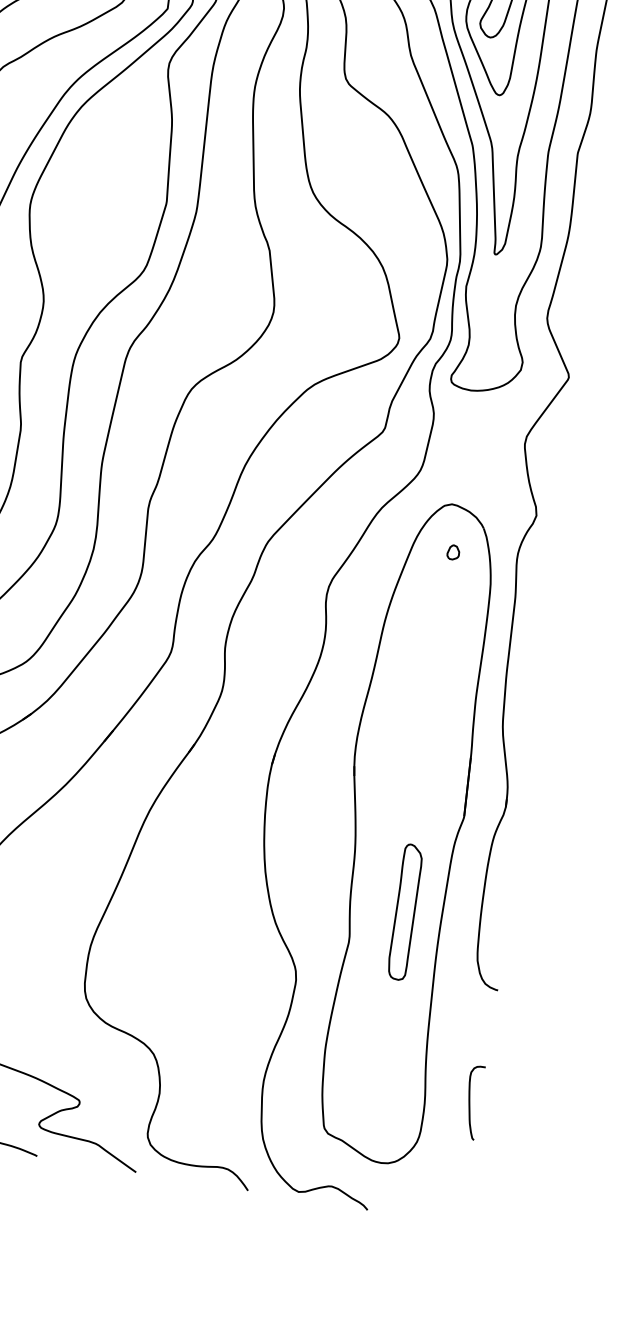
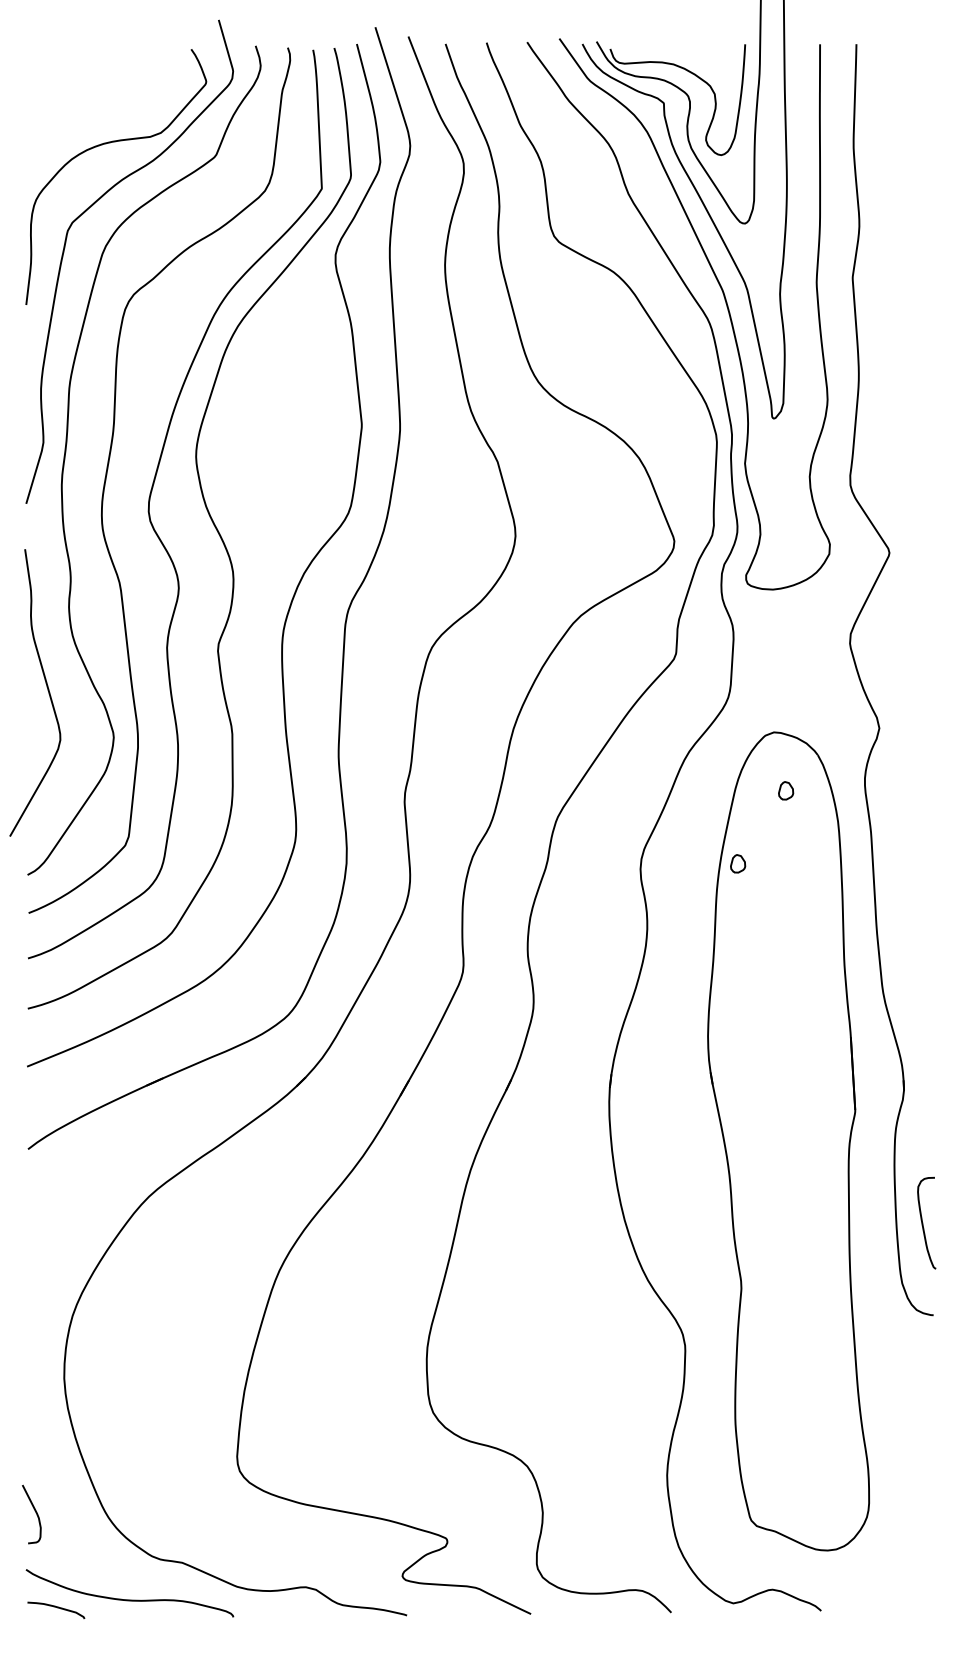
part: (405, 603) -> (738, 863), added
part: (405, 912) -> (803, 1239), removed
curve: (470, 1101) -> (923, 1222), moved

